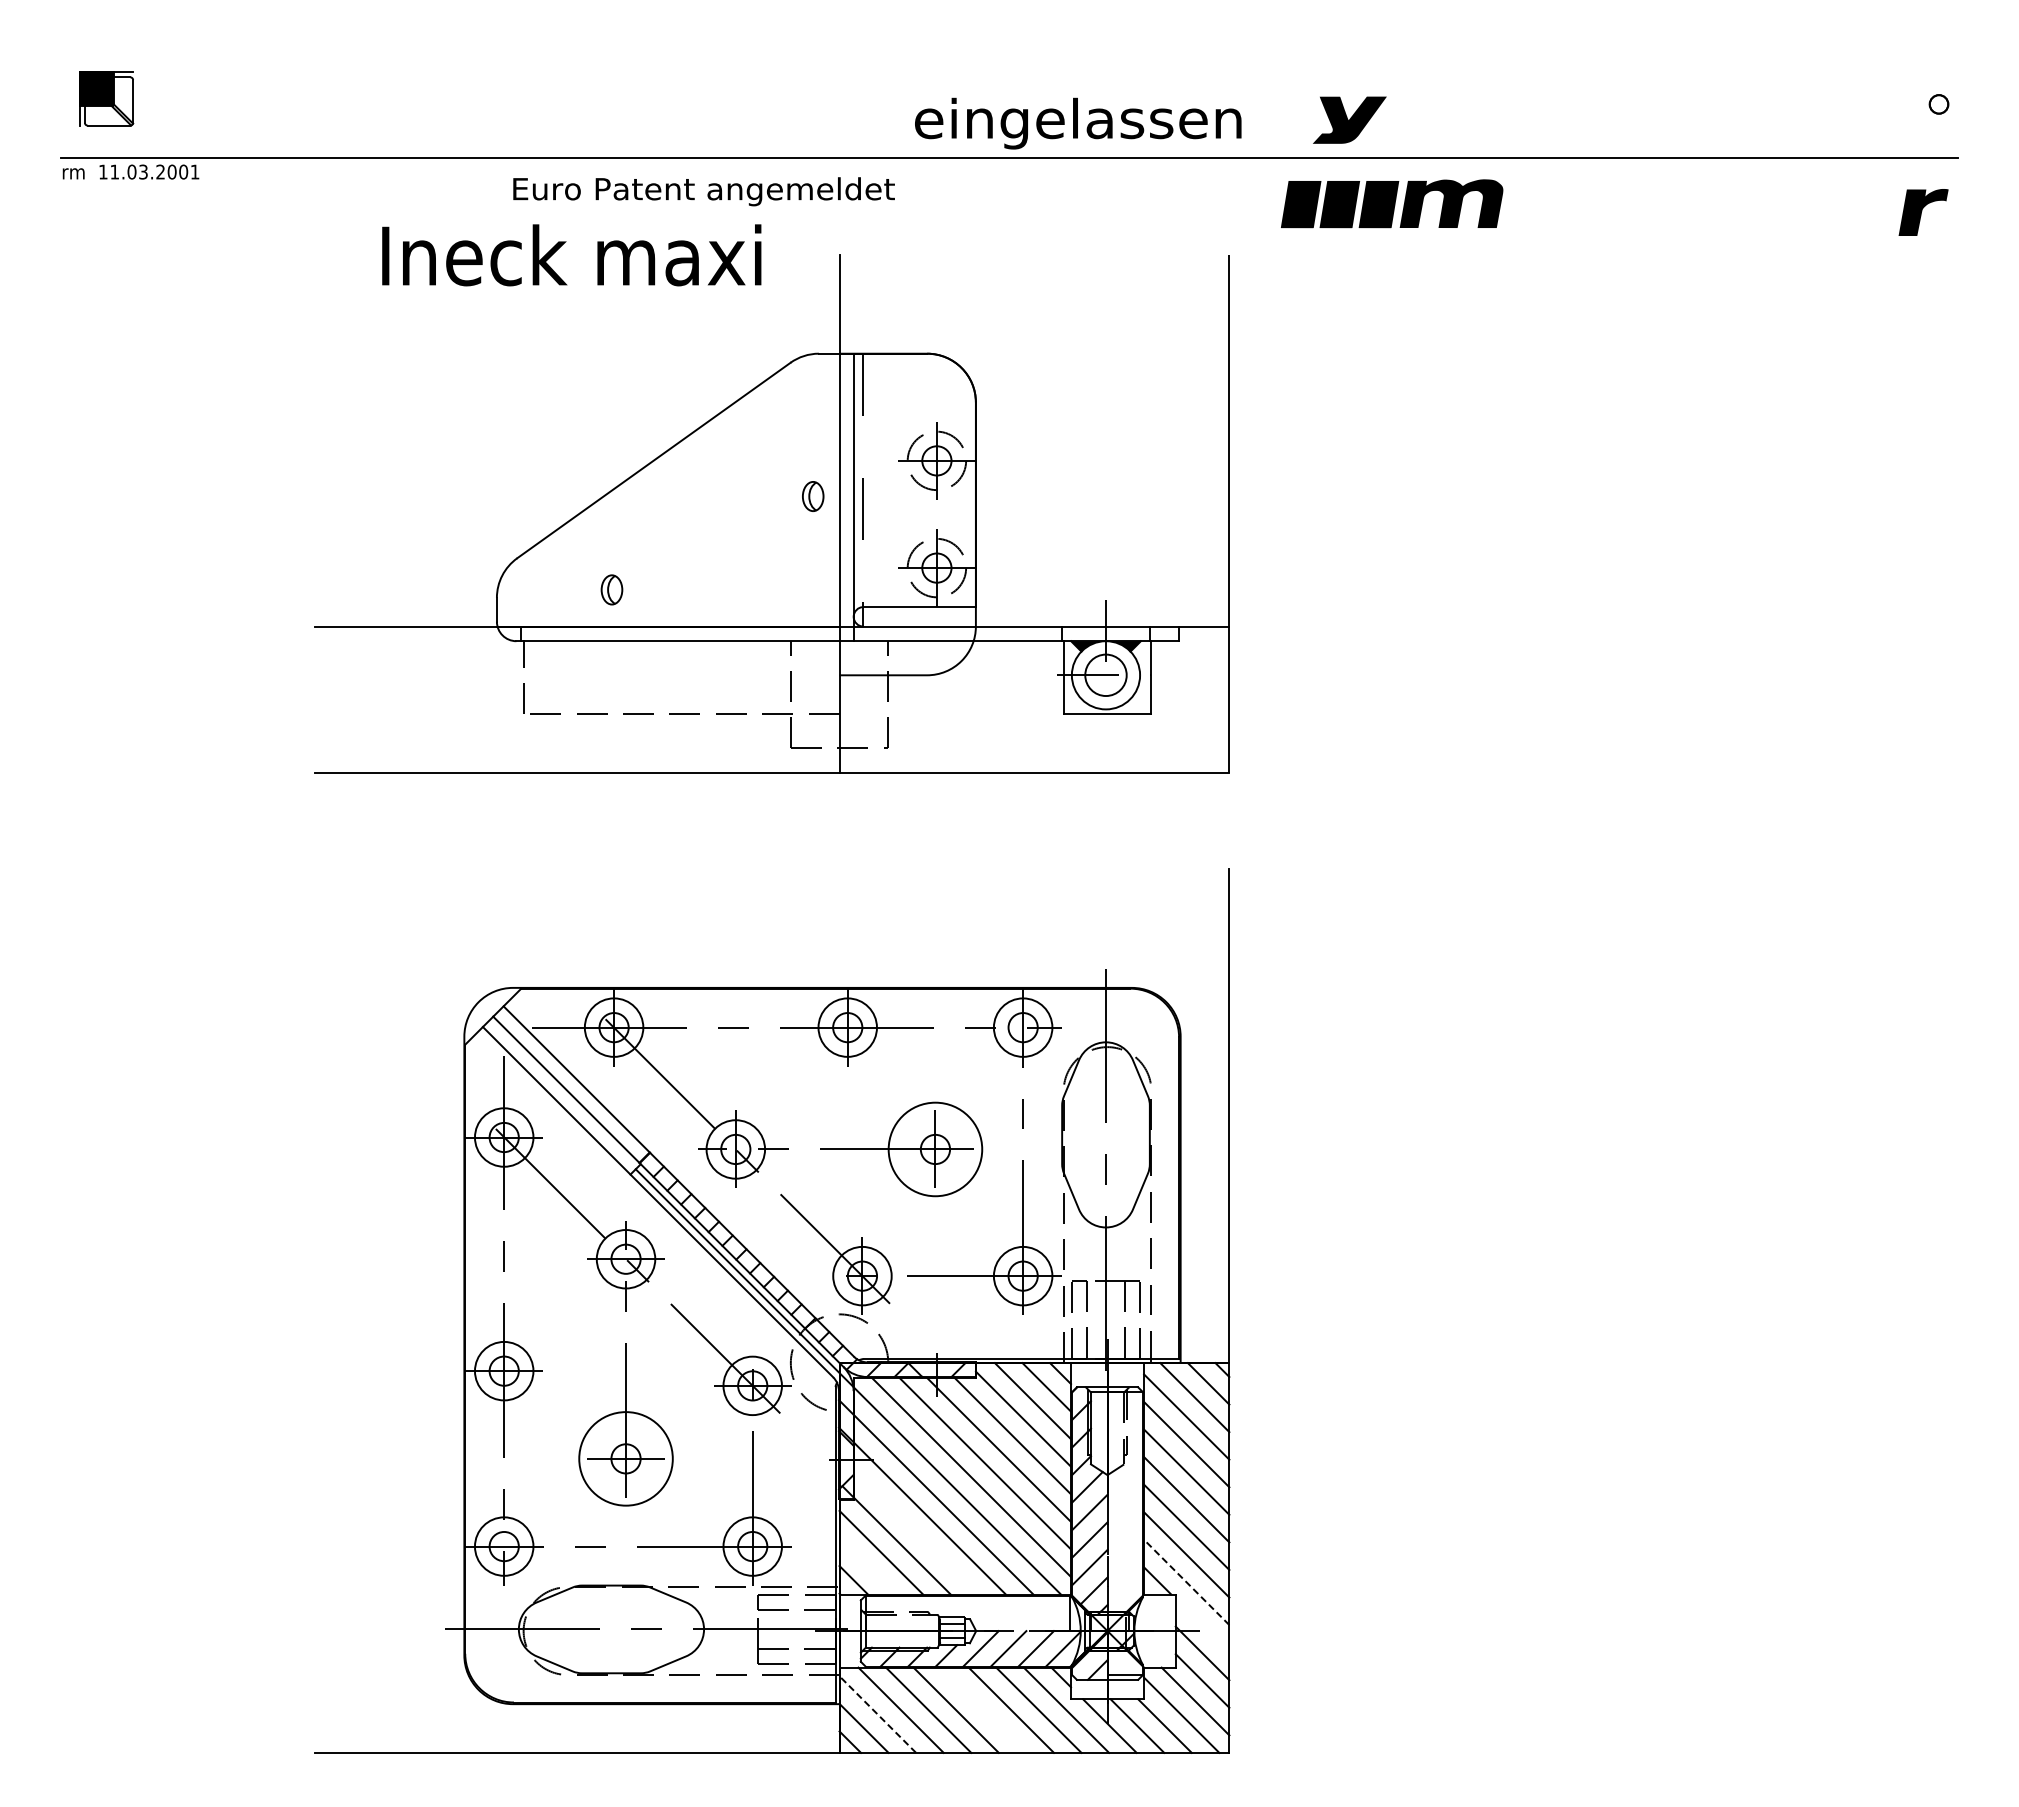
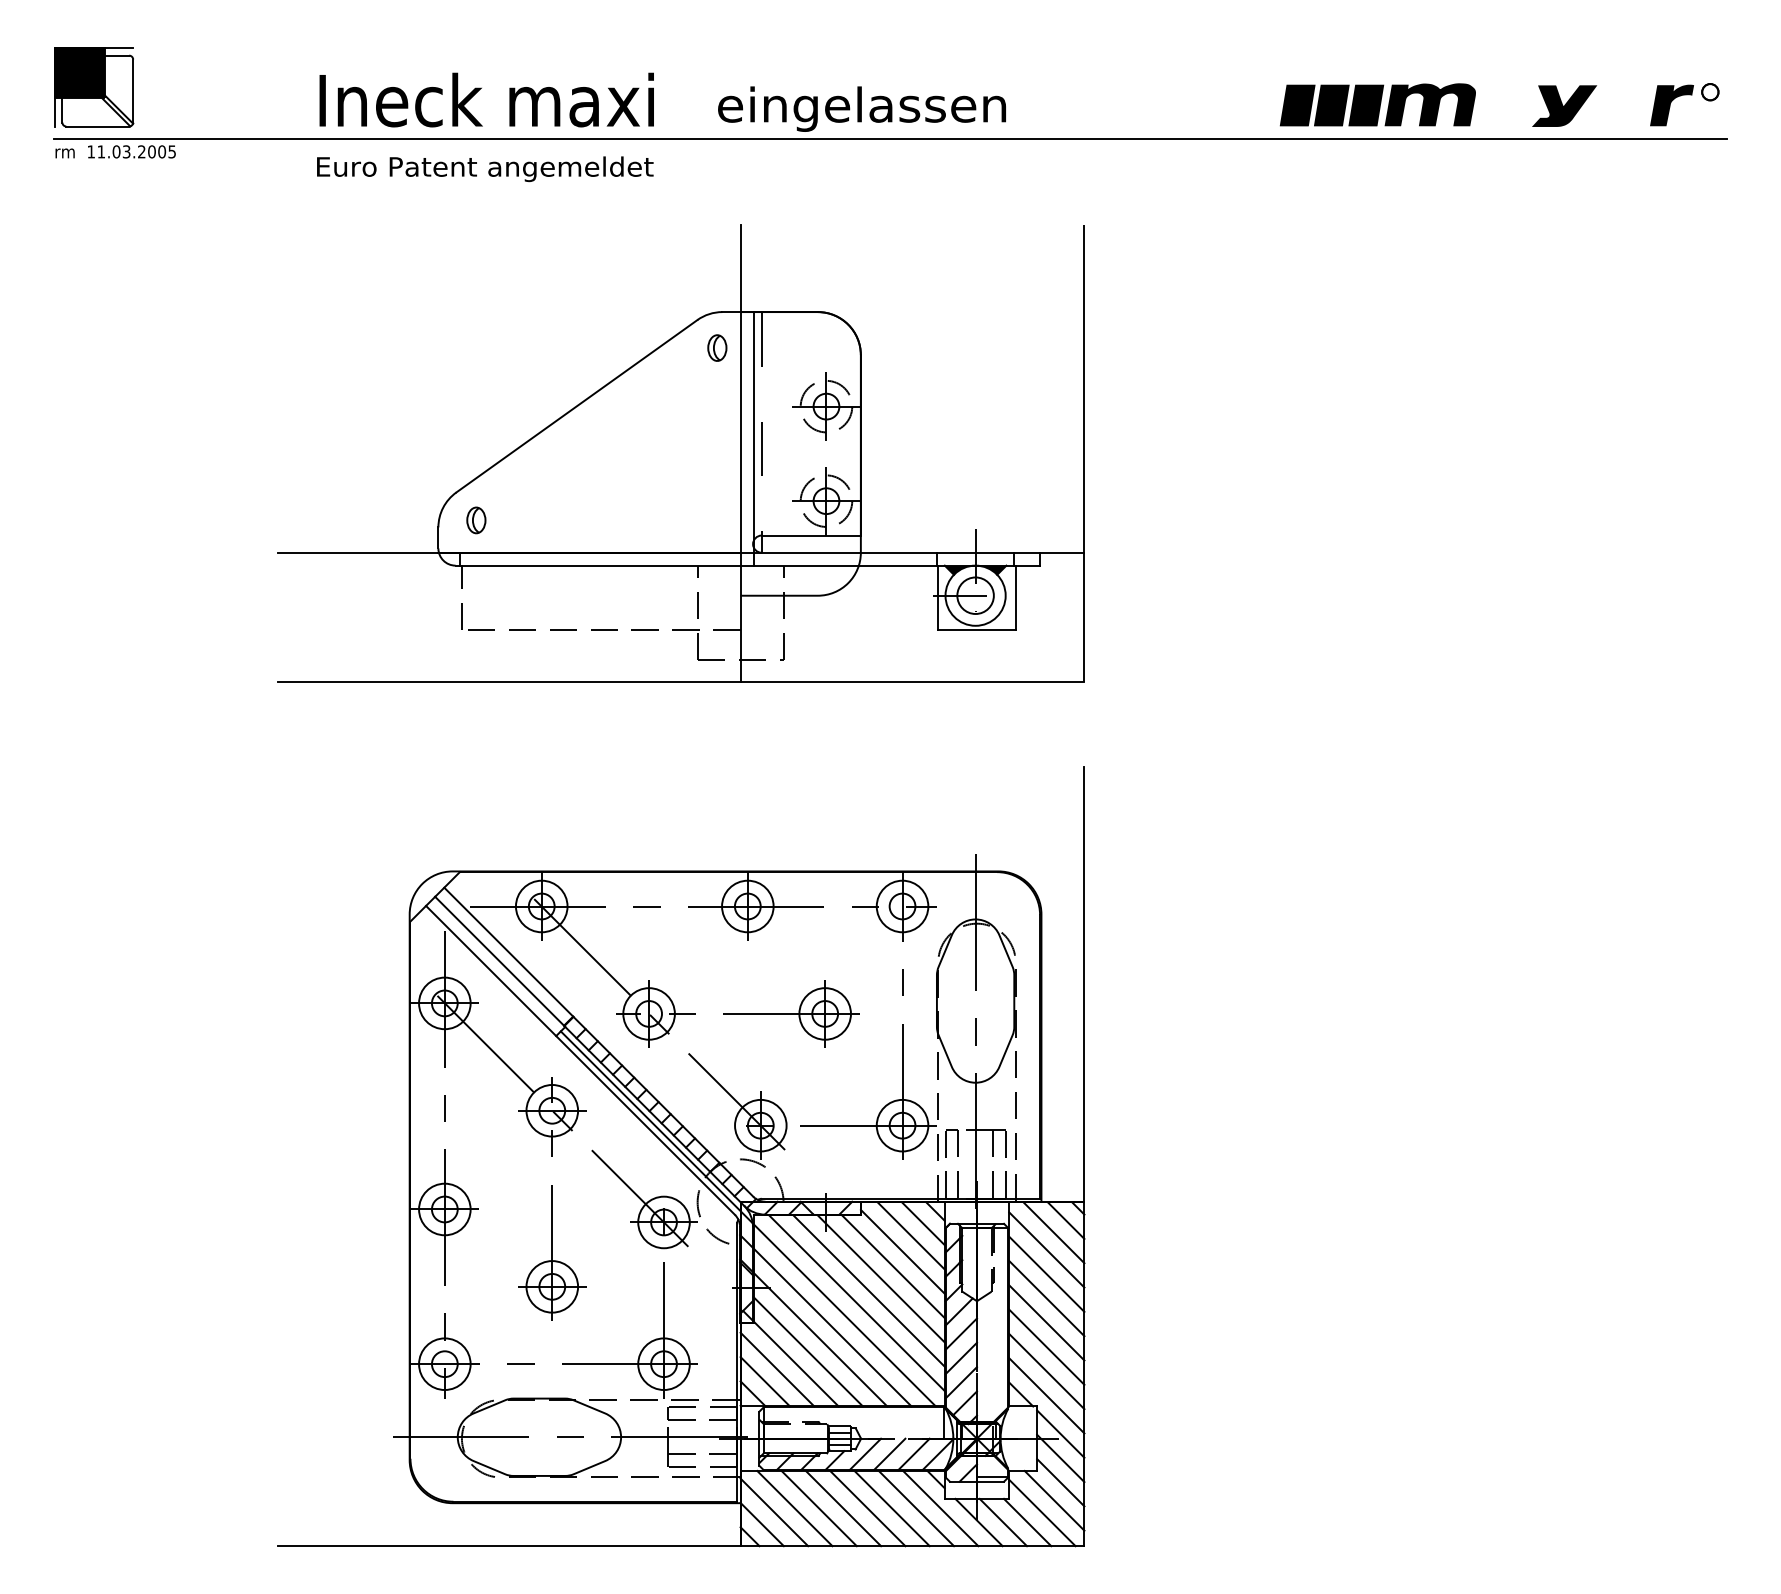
part: (106, 98) -> (94, 86), size x1.67
part: (1349, 119) -> (1564, 105), moved
text: (1078, 123) -> (862, 109), moved
text: (194, 171) -> (171, 151), 11.03.2001 -> 11.03.2005
text: (703, 191) -> (484, 169), moved
part: (1392, 203) -> (1378, 104), moved
part: (1923, 212) -> (1671, 105), moved
text: (571, 255) -> (486, 100), moved
part: (813, 496) -> (717, 348), moved
part: (611, 589) -> (475, 520), moved
circle: (935, 1149) -> (825, 1013), size x0.62
circle: (625, 1458) -> (551, 1286), size x0.62
line: (916, 1532) -> (808, 1351), added
line: (867, 1566) -> (765, 1381), added
line: (1186, 1582) -> (1046, 1395), dashed -> solid
line: (1202, 1625) -> (1060, 1433), added
line: (983, 1709) -> (867, 1507), added
line: (877, 1714) -> (774, 1512), dashed -> solid

